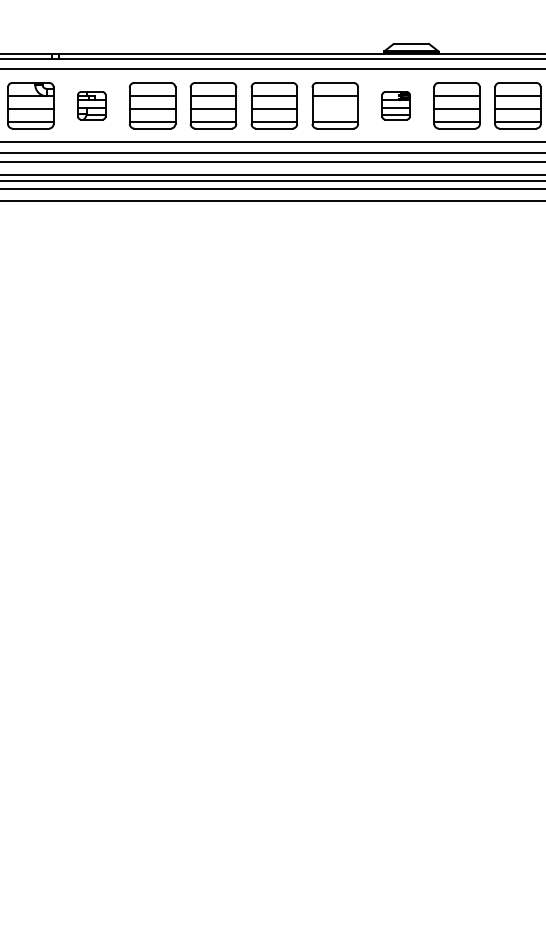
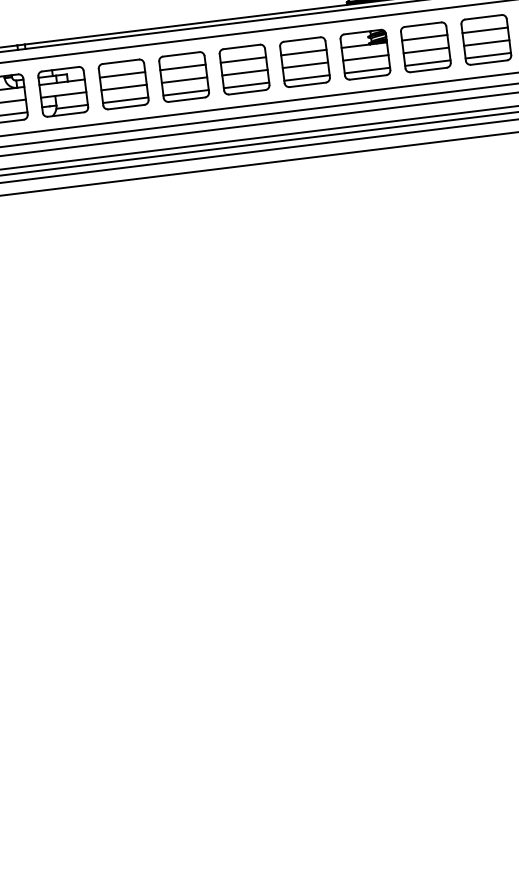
part: (91, 105) -> (62, 91), size x1.67
part: (395, 105) -> (364, 54), size x1.67
line: (335, 108) -> (305, 64), added

